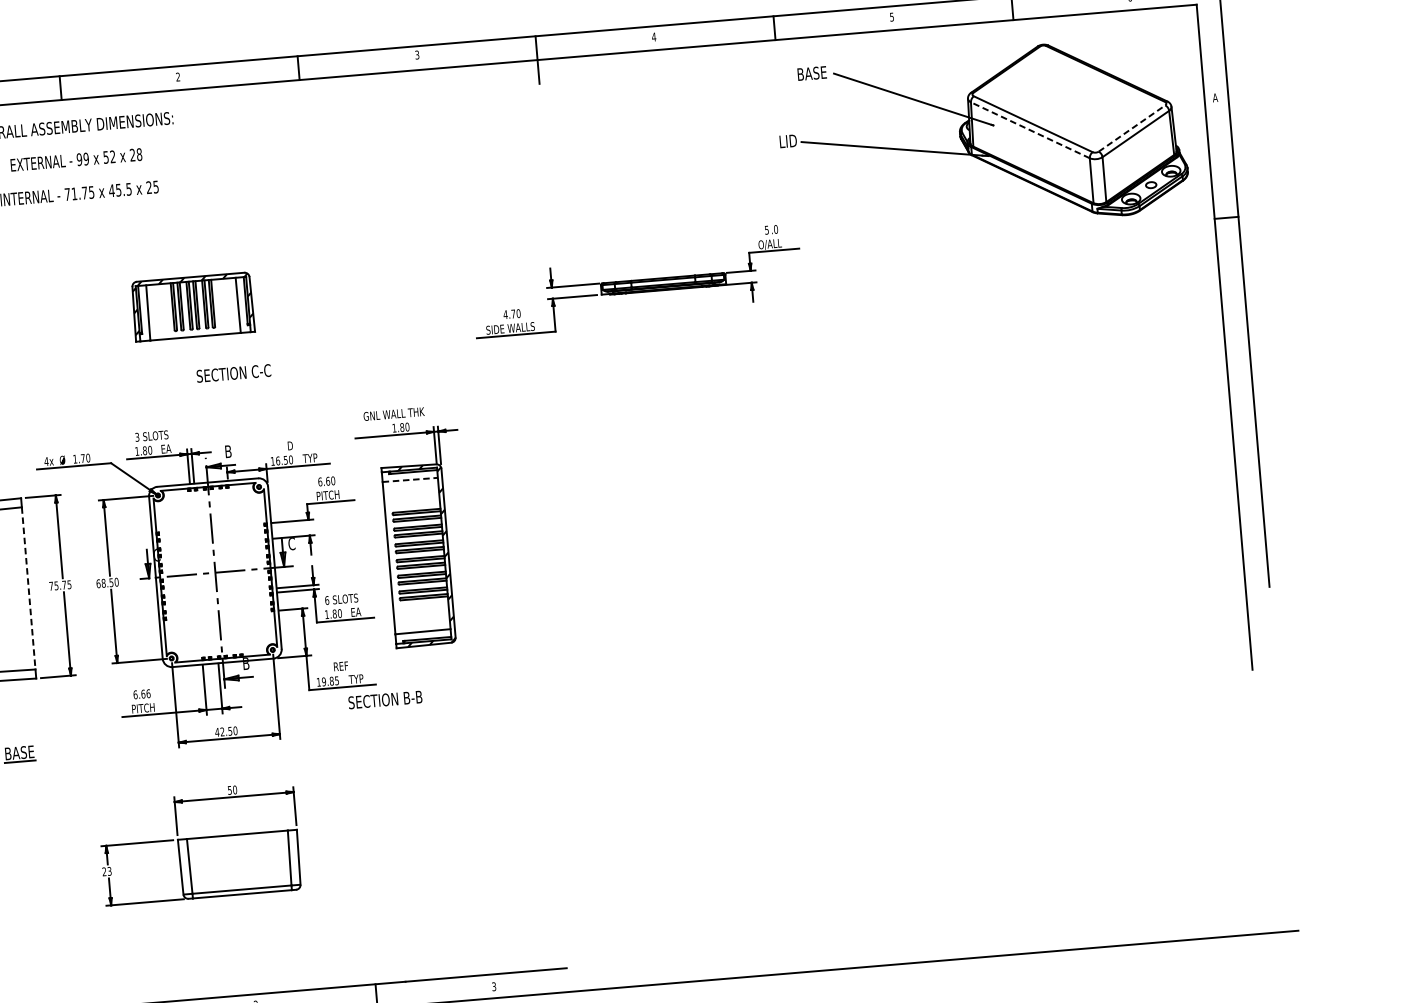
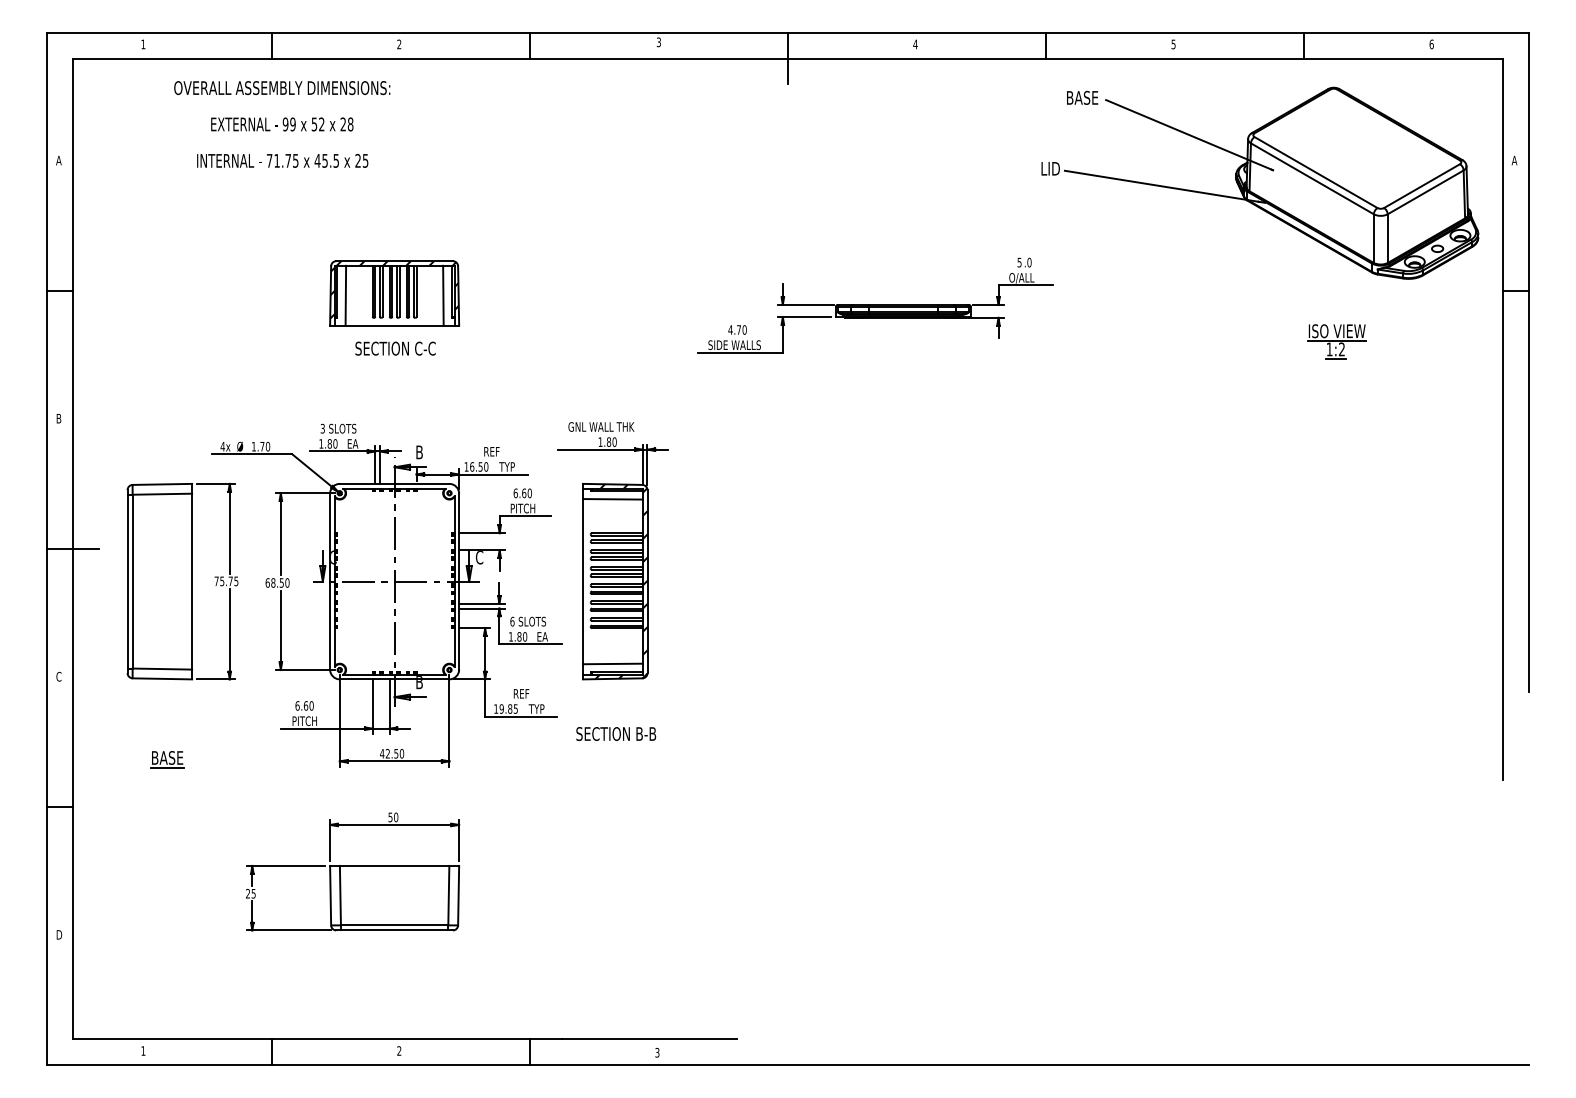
line: (1132, 128) -> (1422, 186), dashed -> solid
line: (1030, 129) -> (1312, 178), dashed -> solid
part: (1065, 278) -> (1336, 341), added
text: (233, 373) -> (395, 348), moved
text: (295, 445) -> (492, 451), D -> REF
line: (409, 480) -> (612, 499), dashed -> solid
line: (29, 588) -> (192, 581), dashed -> solid
text: (148, 693) -> (311, 705), 6.66 -> 6.60
text: (385, 699) -> (616, 733), moved
text: (109, 870) -> (253, 892), 23 -> 25

